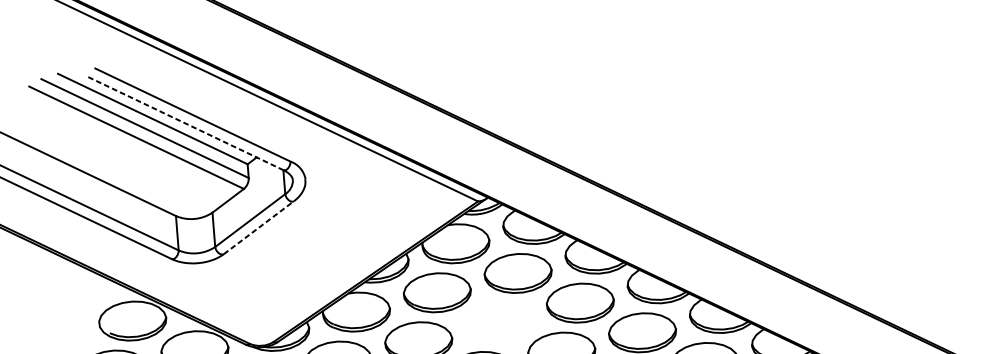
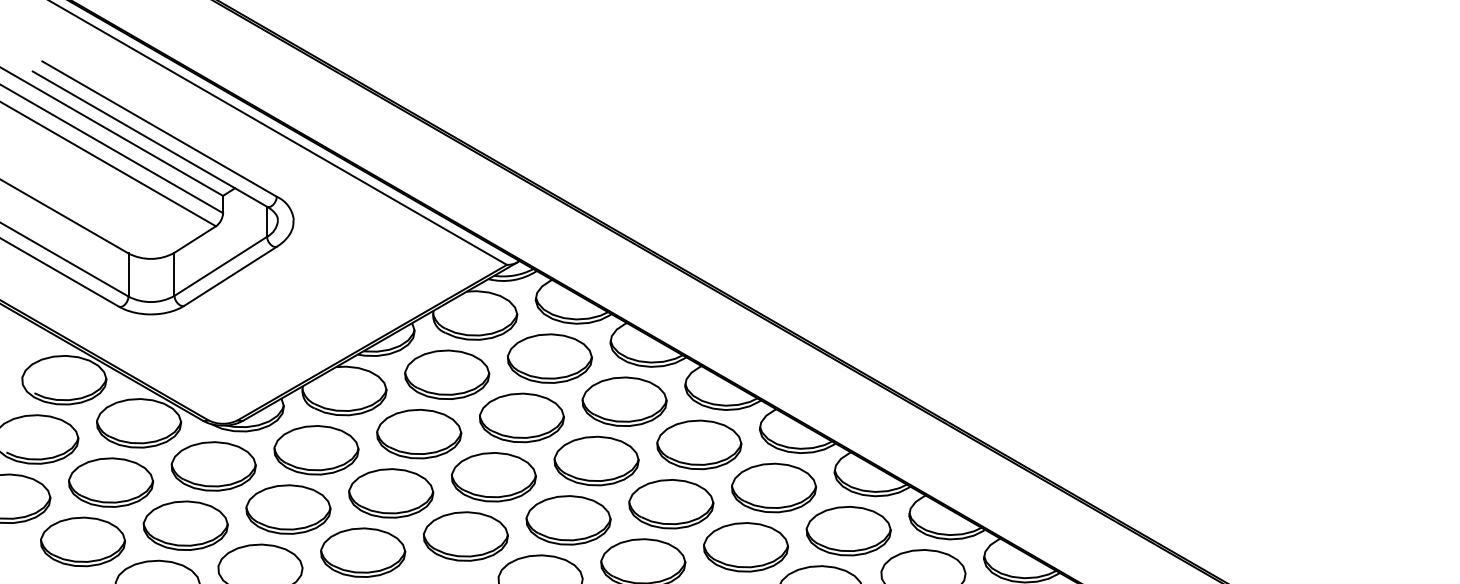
line: (186, 123) -> (150, 139), dashed -> solid
line: (258, 228) -> (230, 276), dashed -> solid
part: (499, 322) -> (521, 417), added

